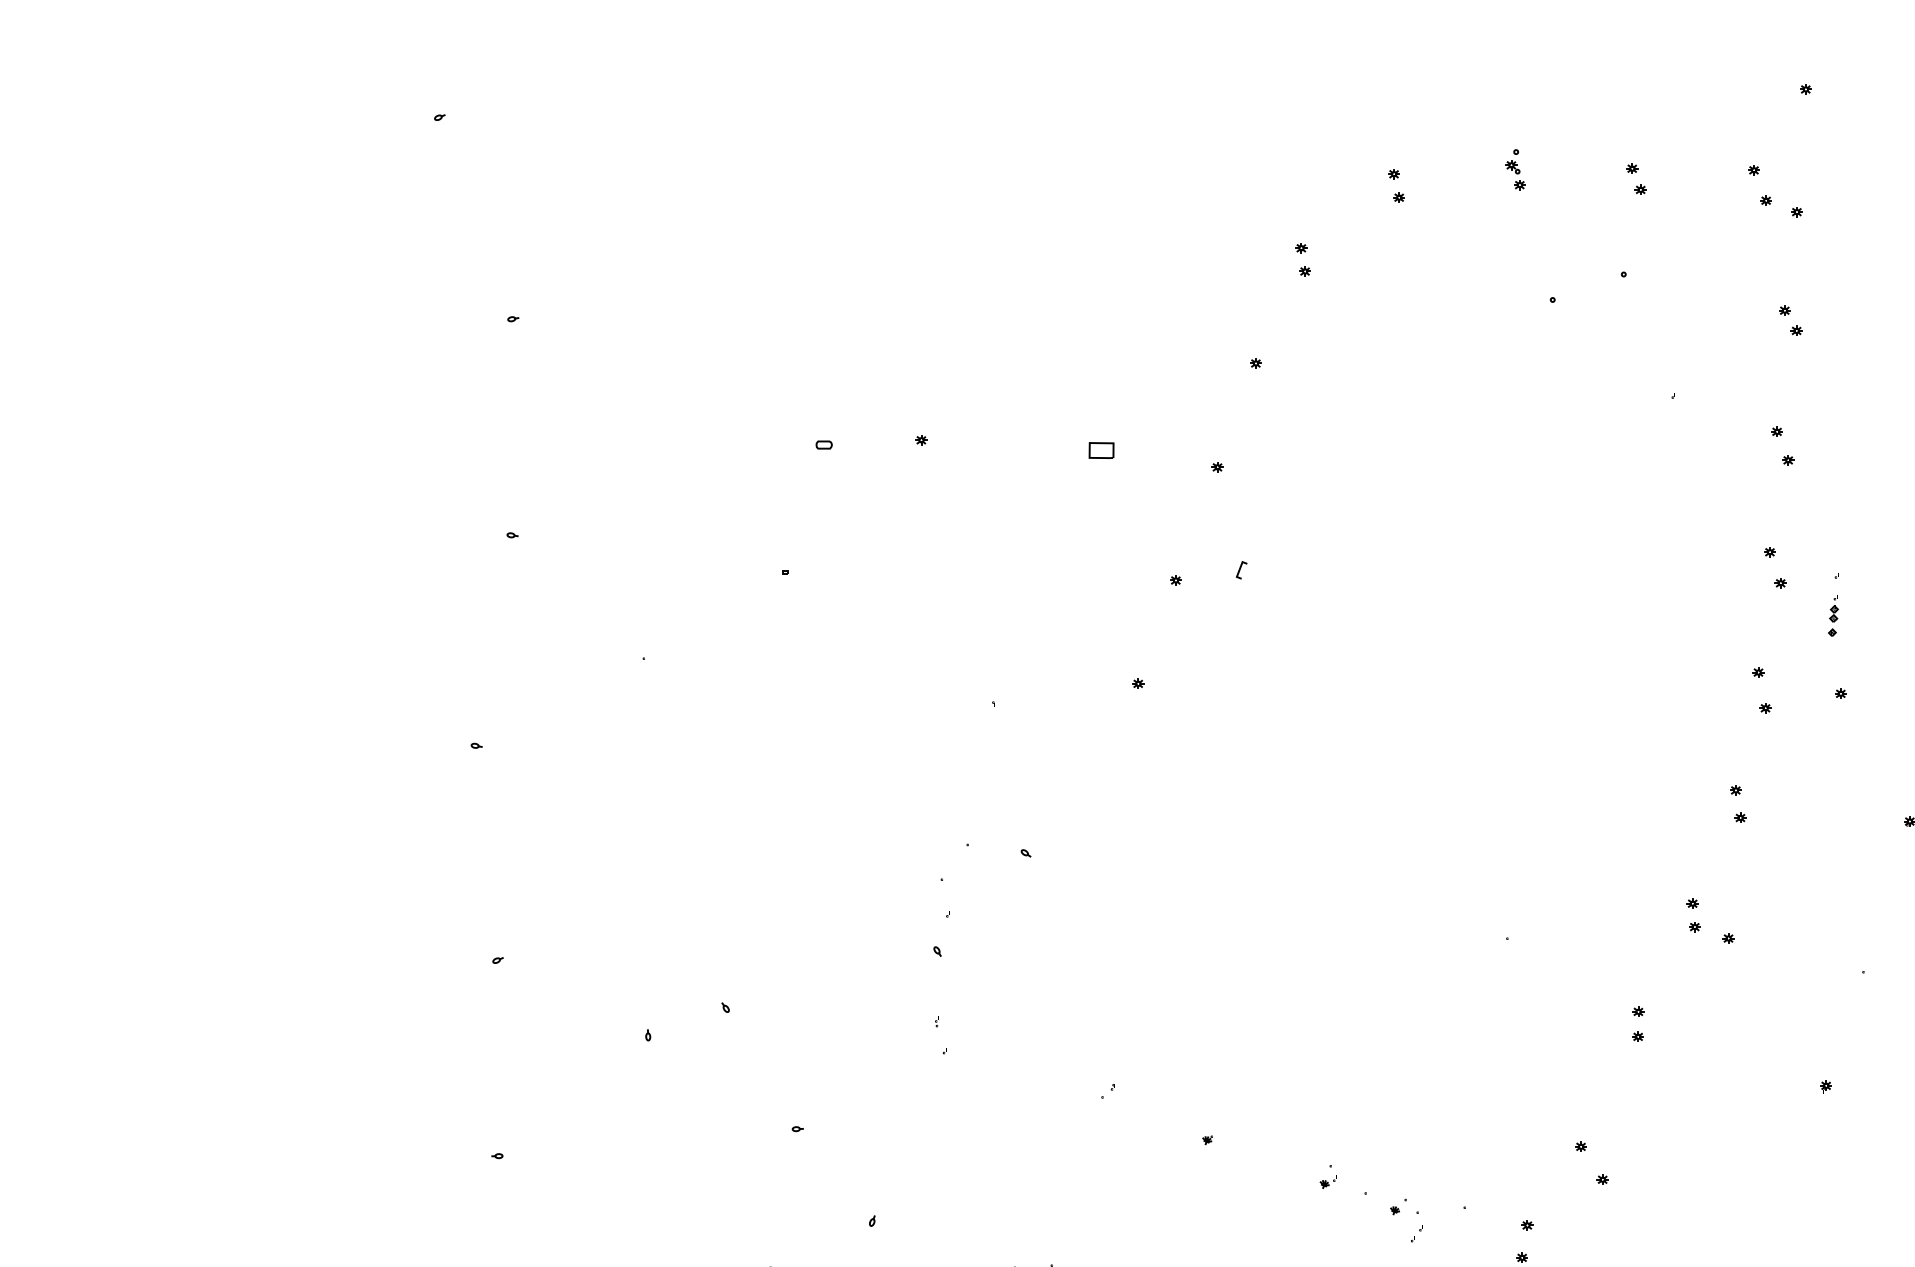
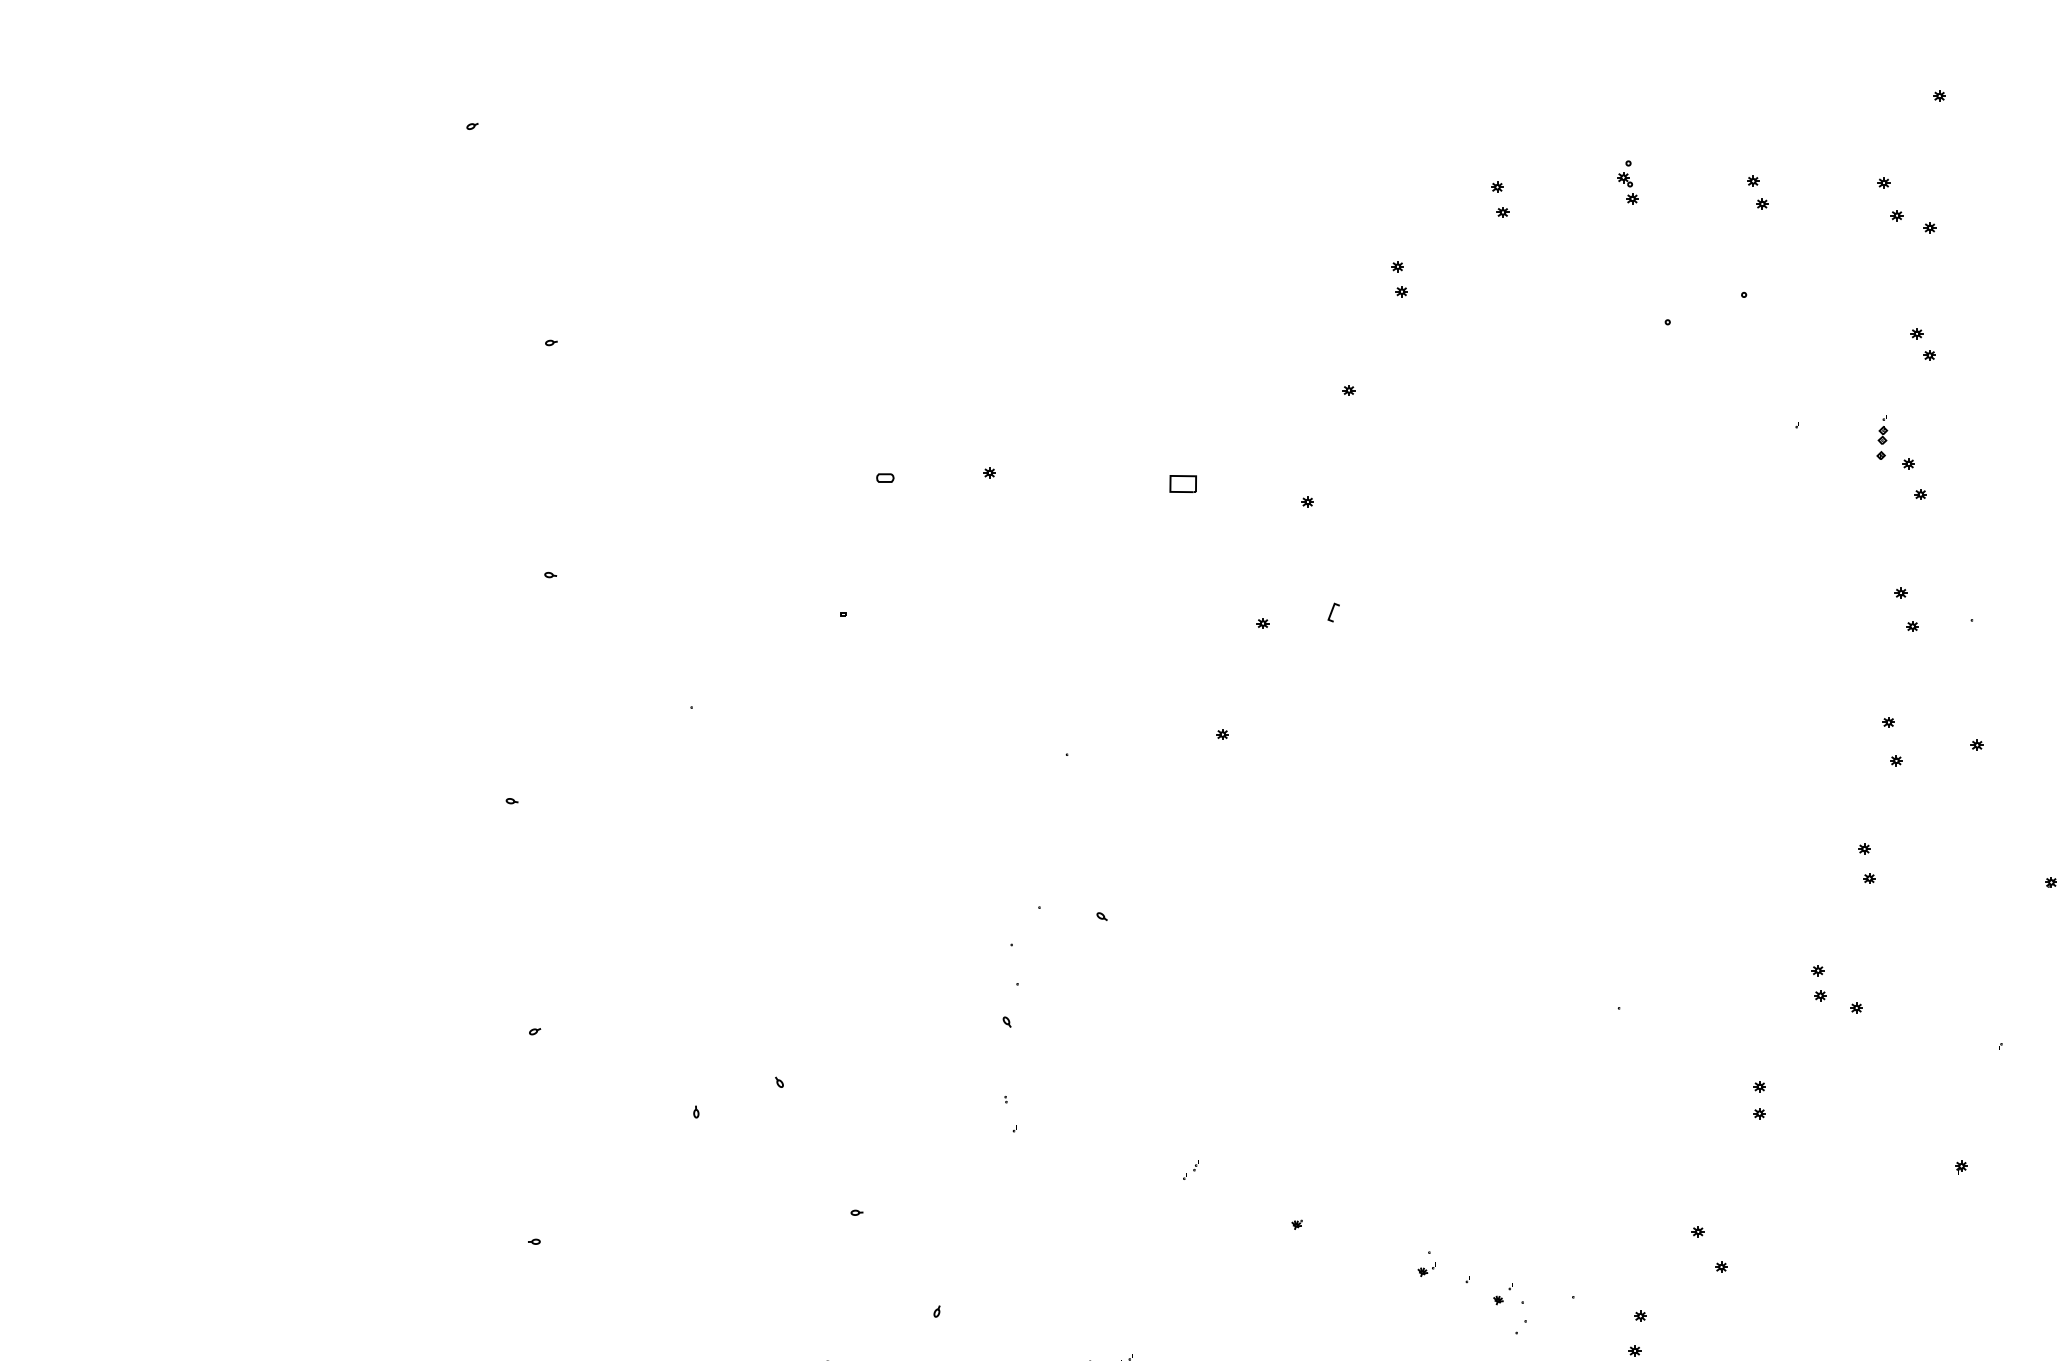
part: (1833, 615) -> (1882, 437), moved

